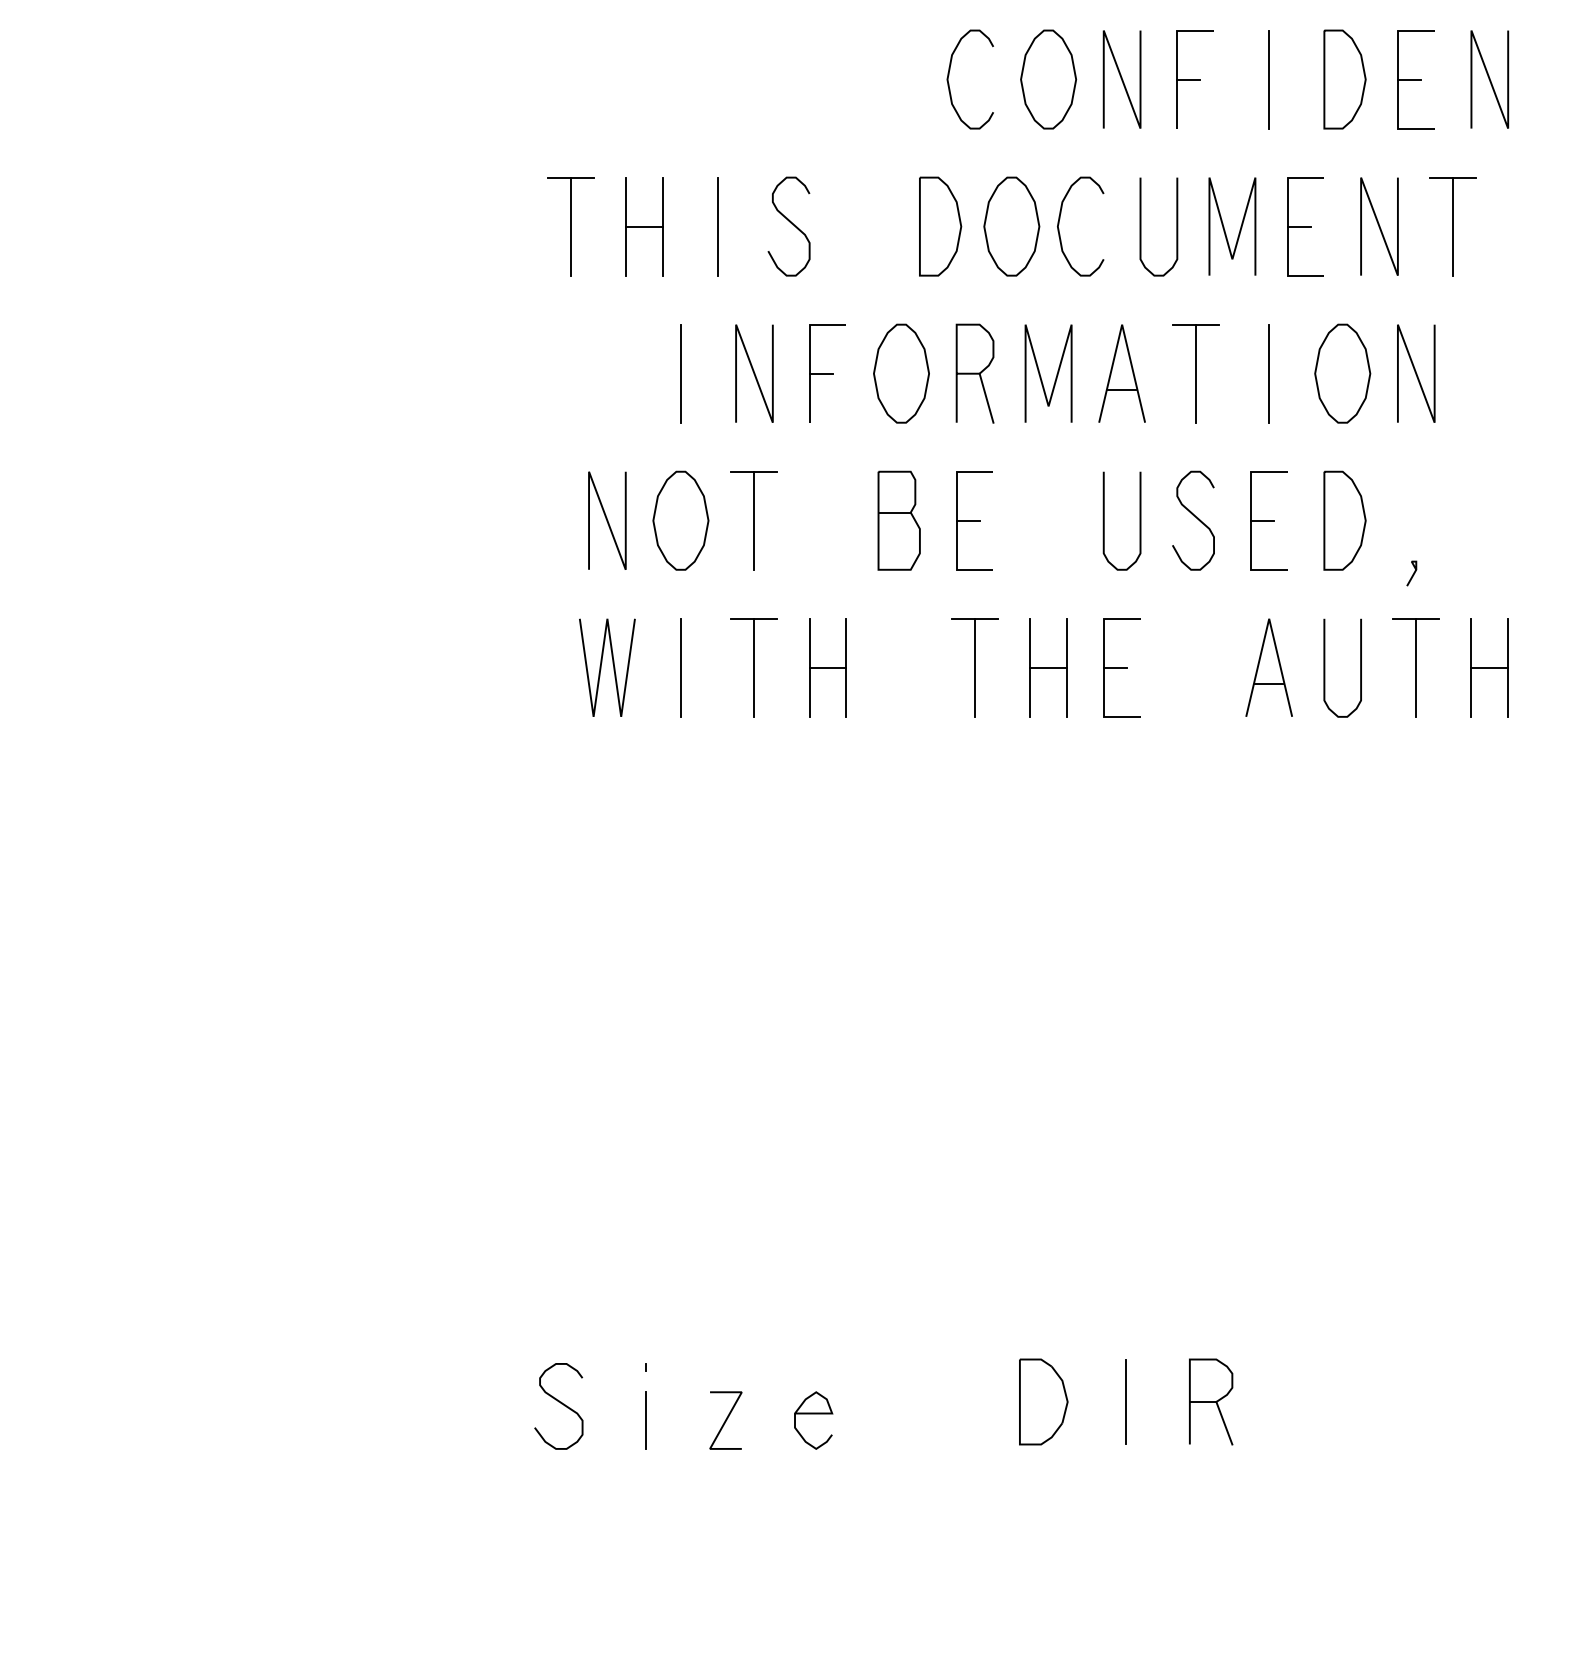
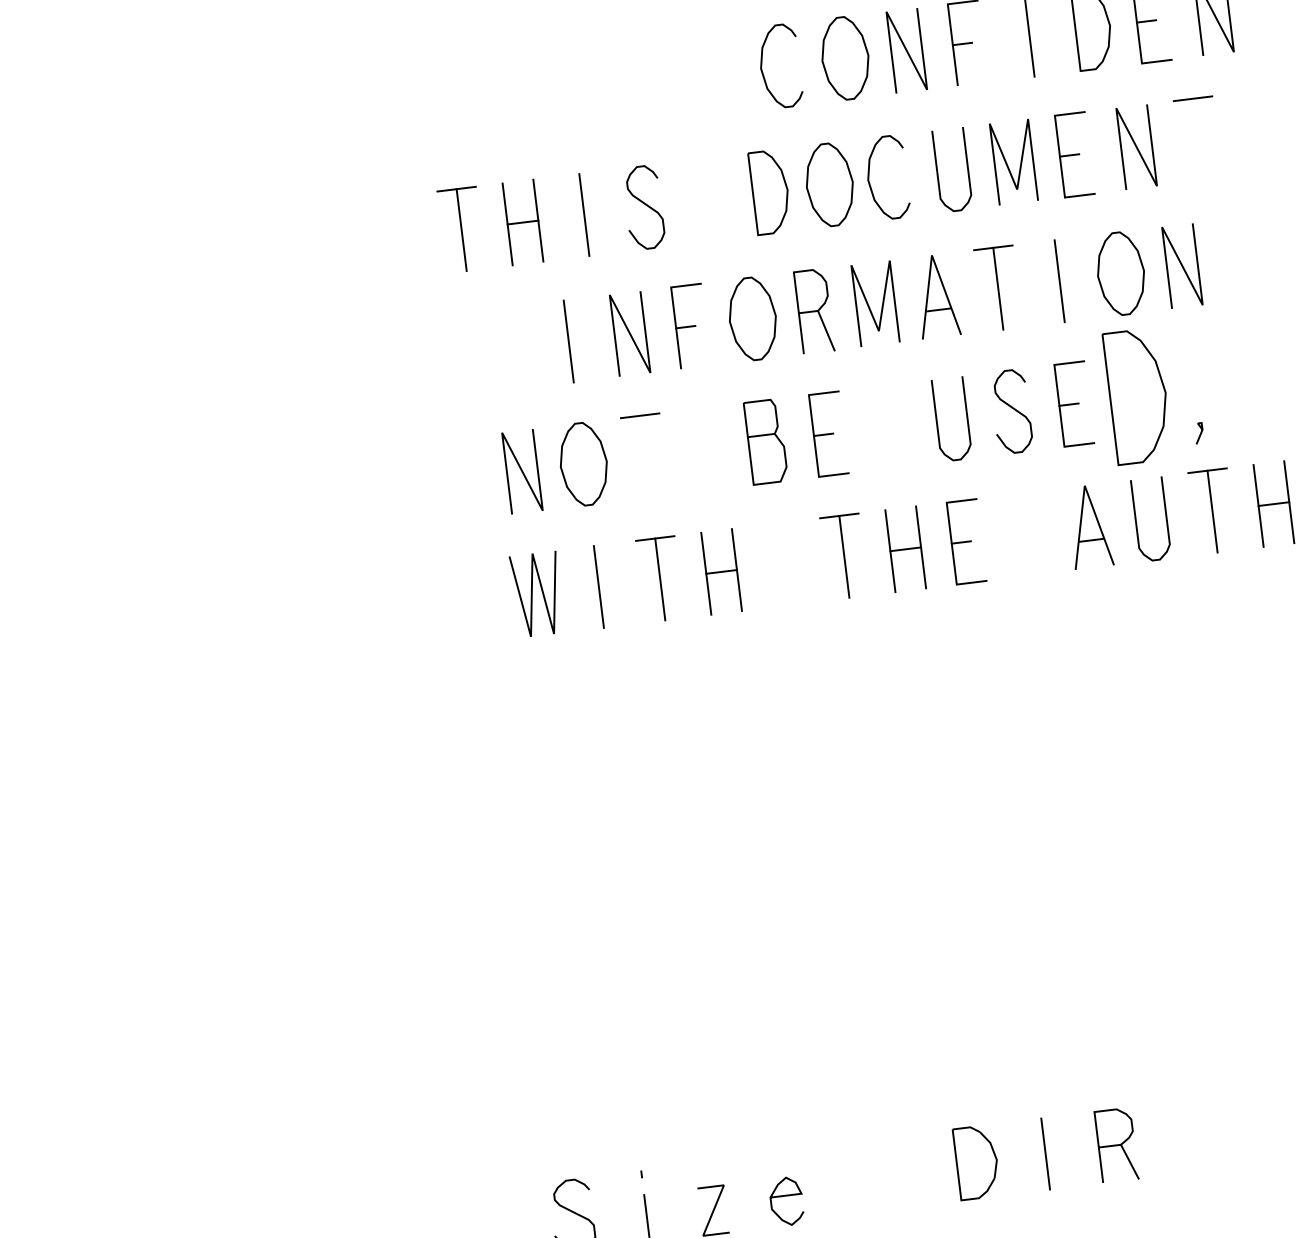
line: (1453, 226) -> (1198, 139), removed
line: (754, 520) -> (645, 456), removed
part: (1344, 520) -> (1137, 396), size x1.6

